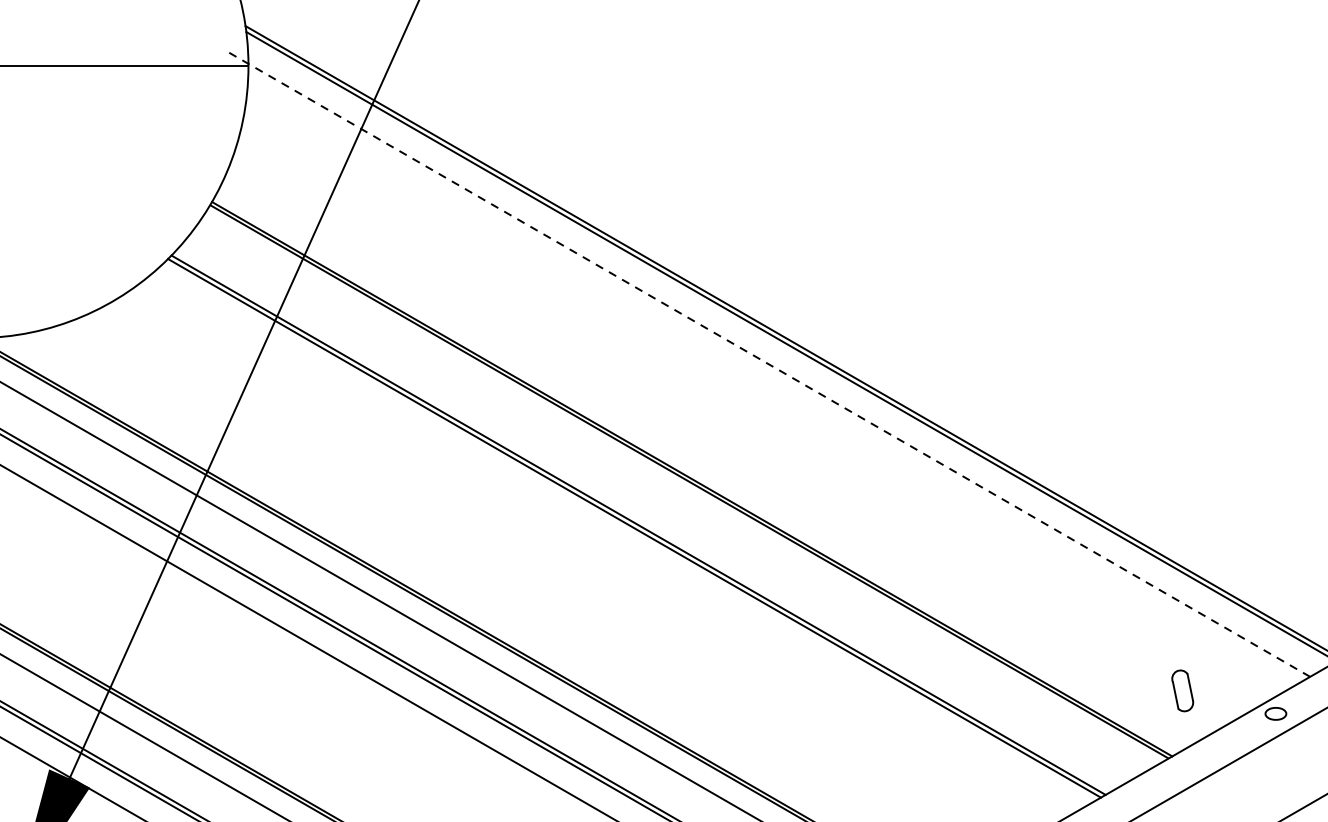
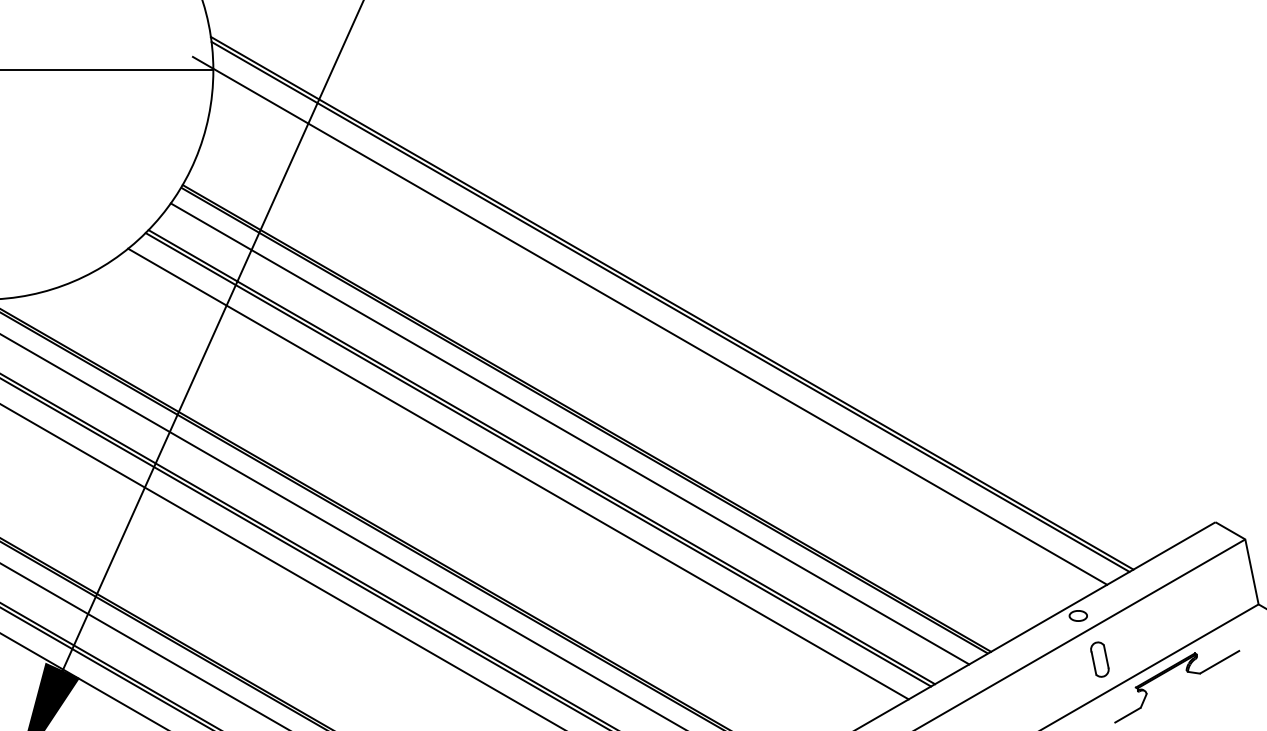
line: (767, 362) -> (650, 320), dashed -> solid
line: (671, 497) -> (569, 433), added
line: (610, 544) -> (518, 473), added
part: (1182, 690) -> (1099, 659), moved

